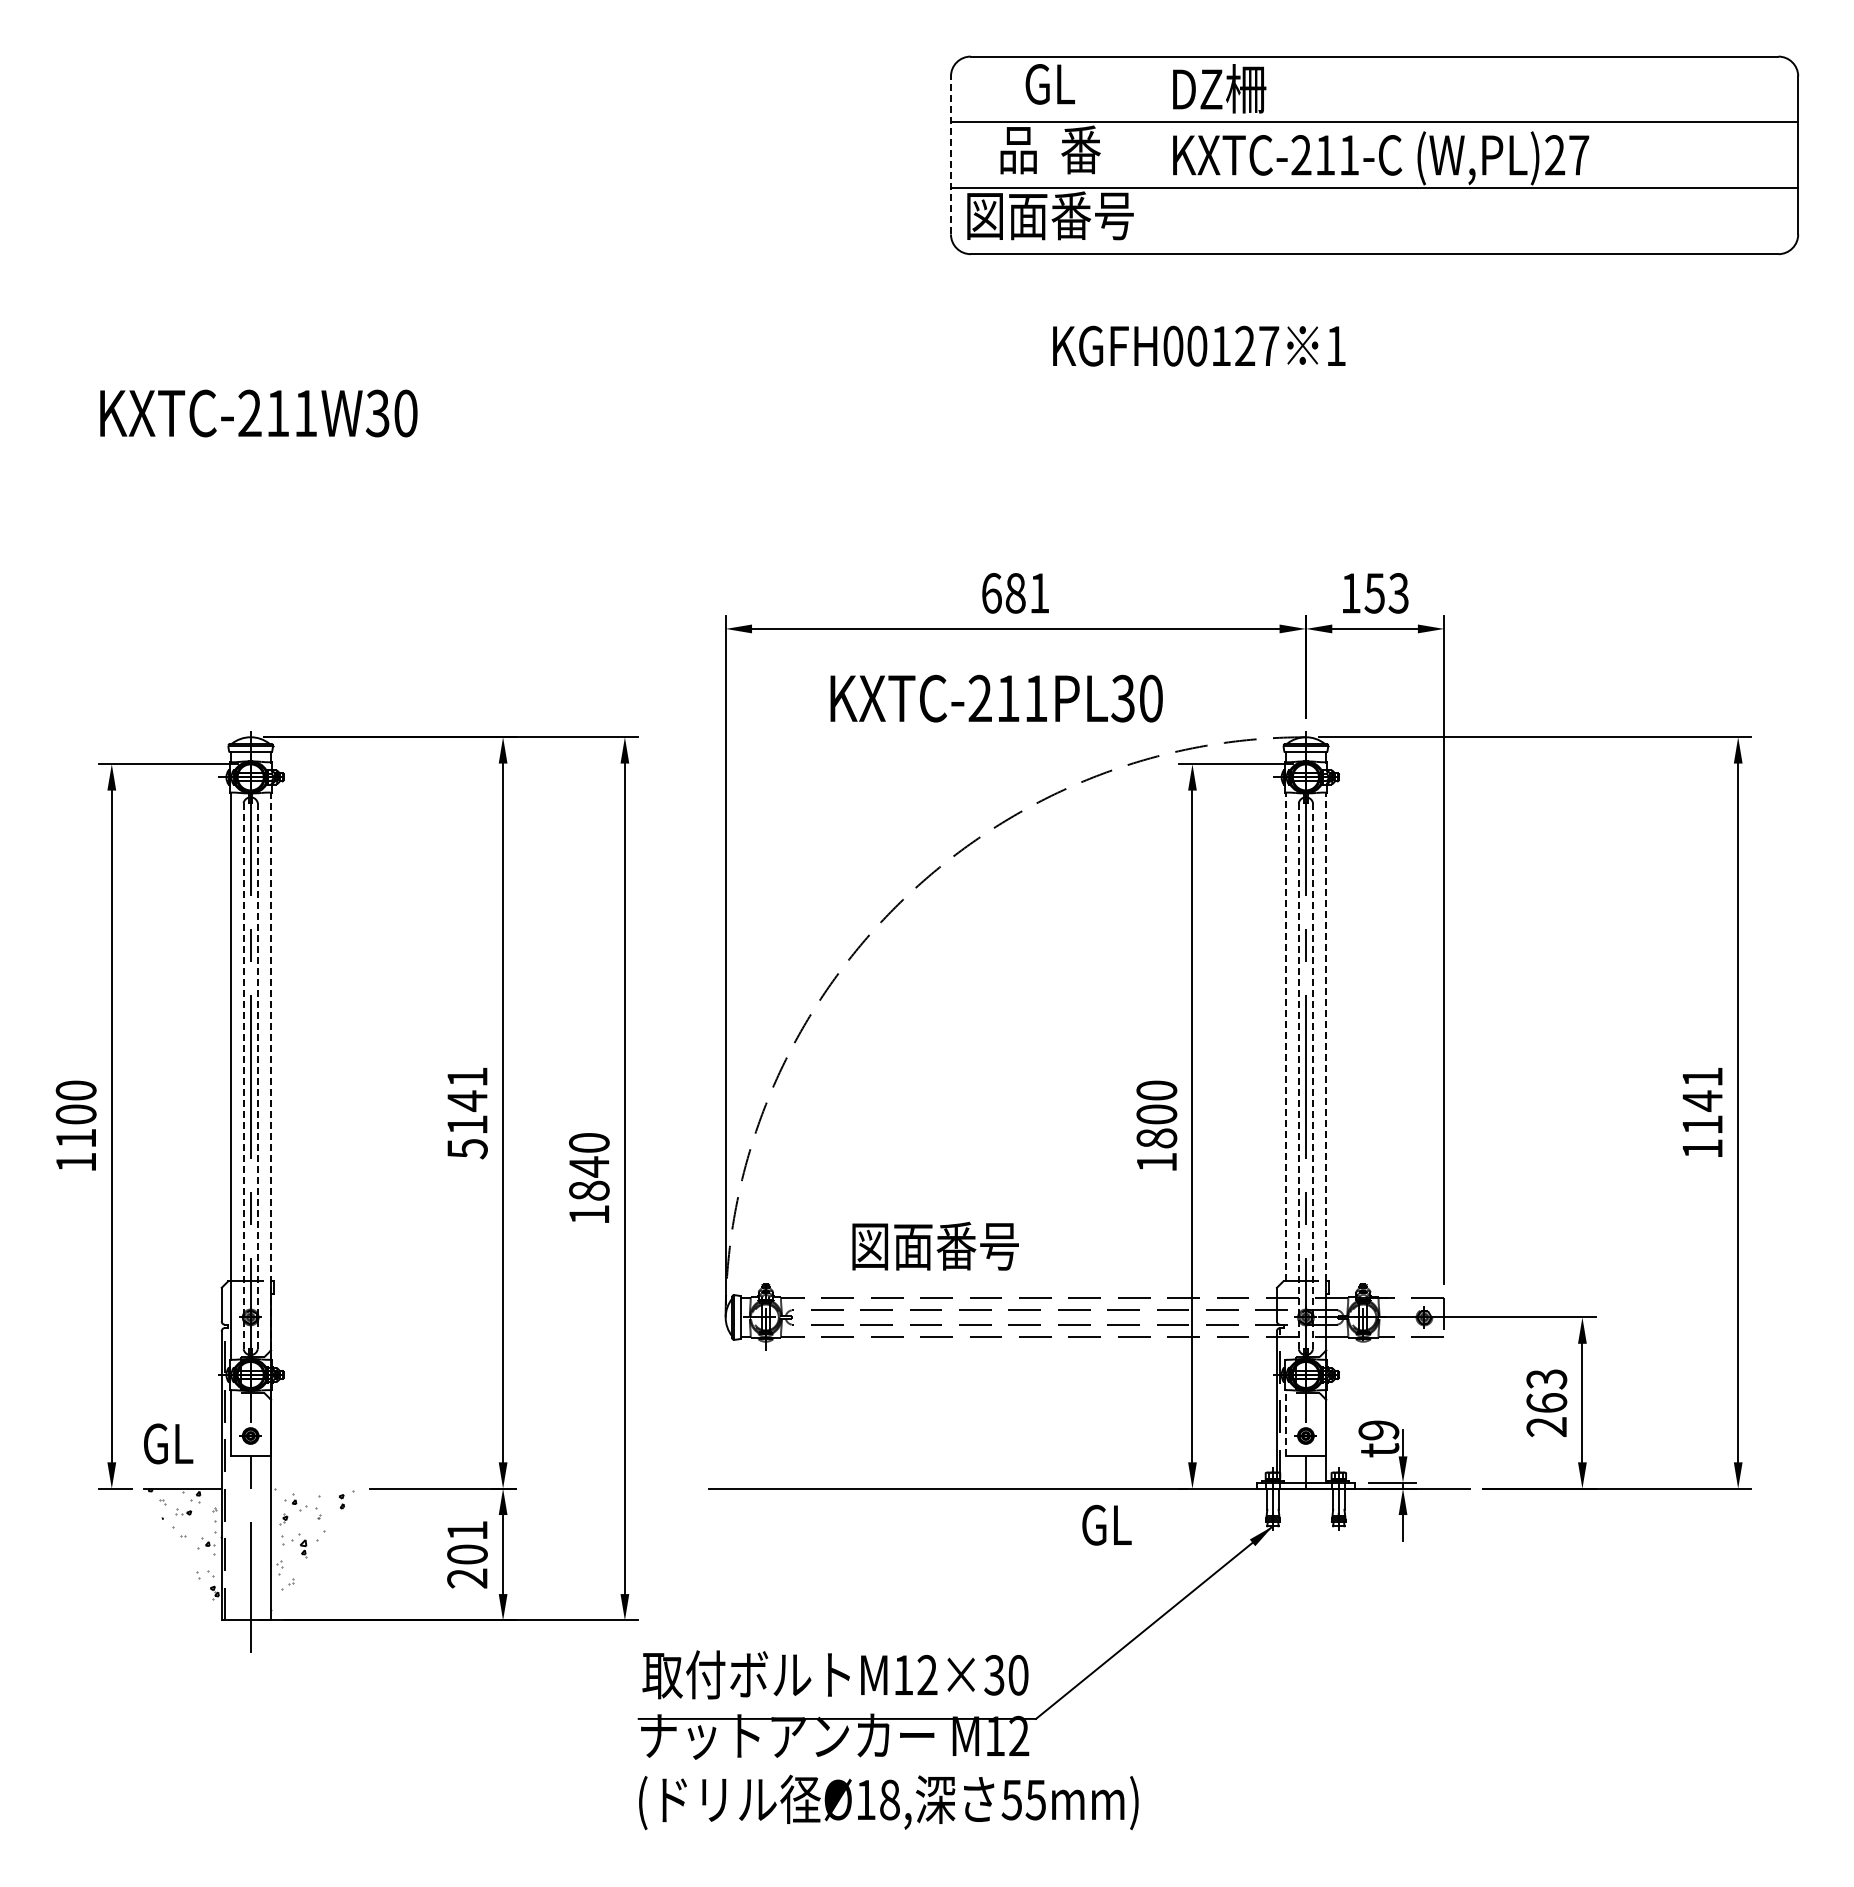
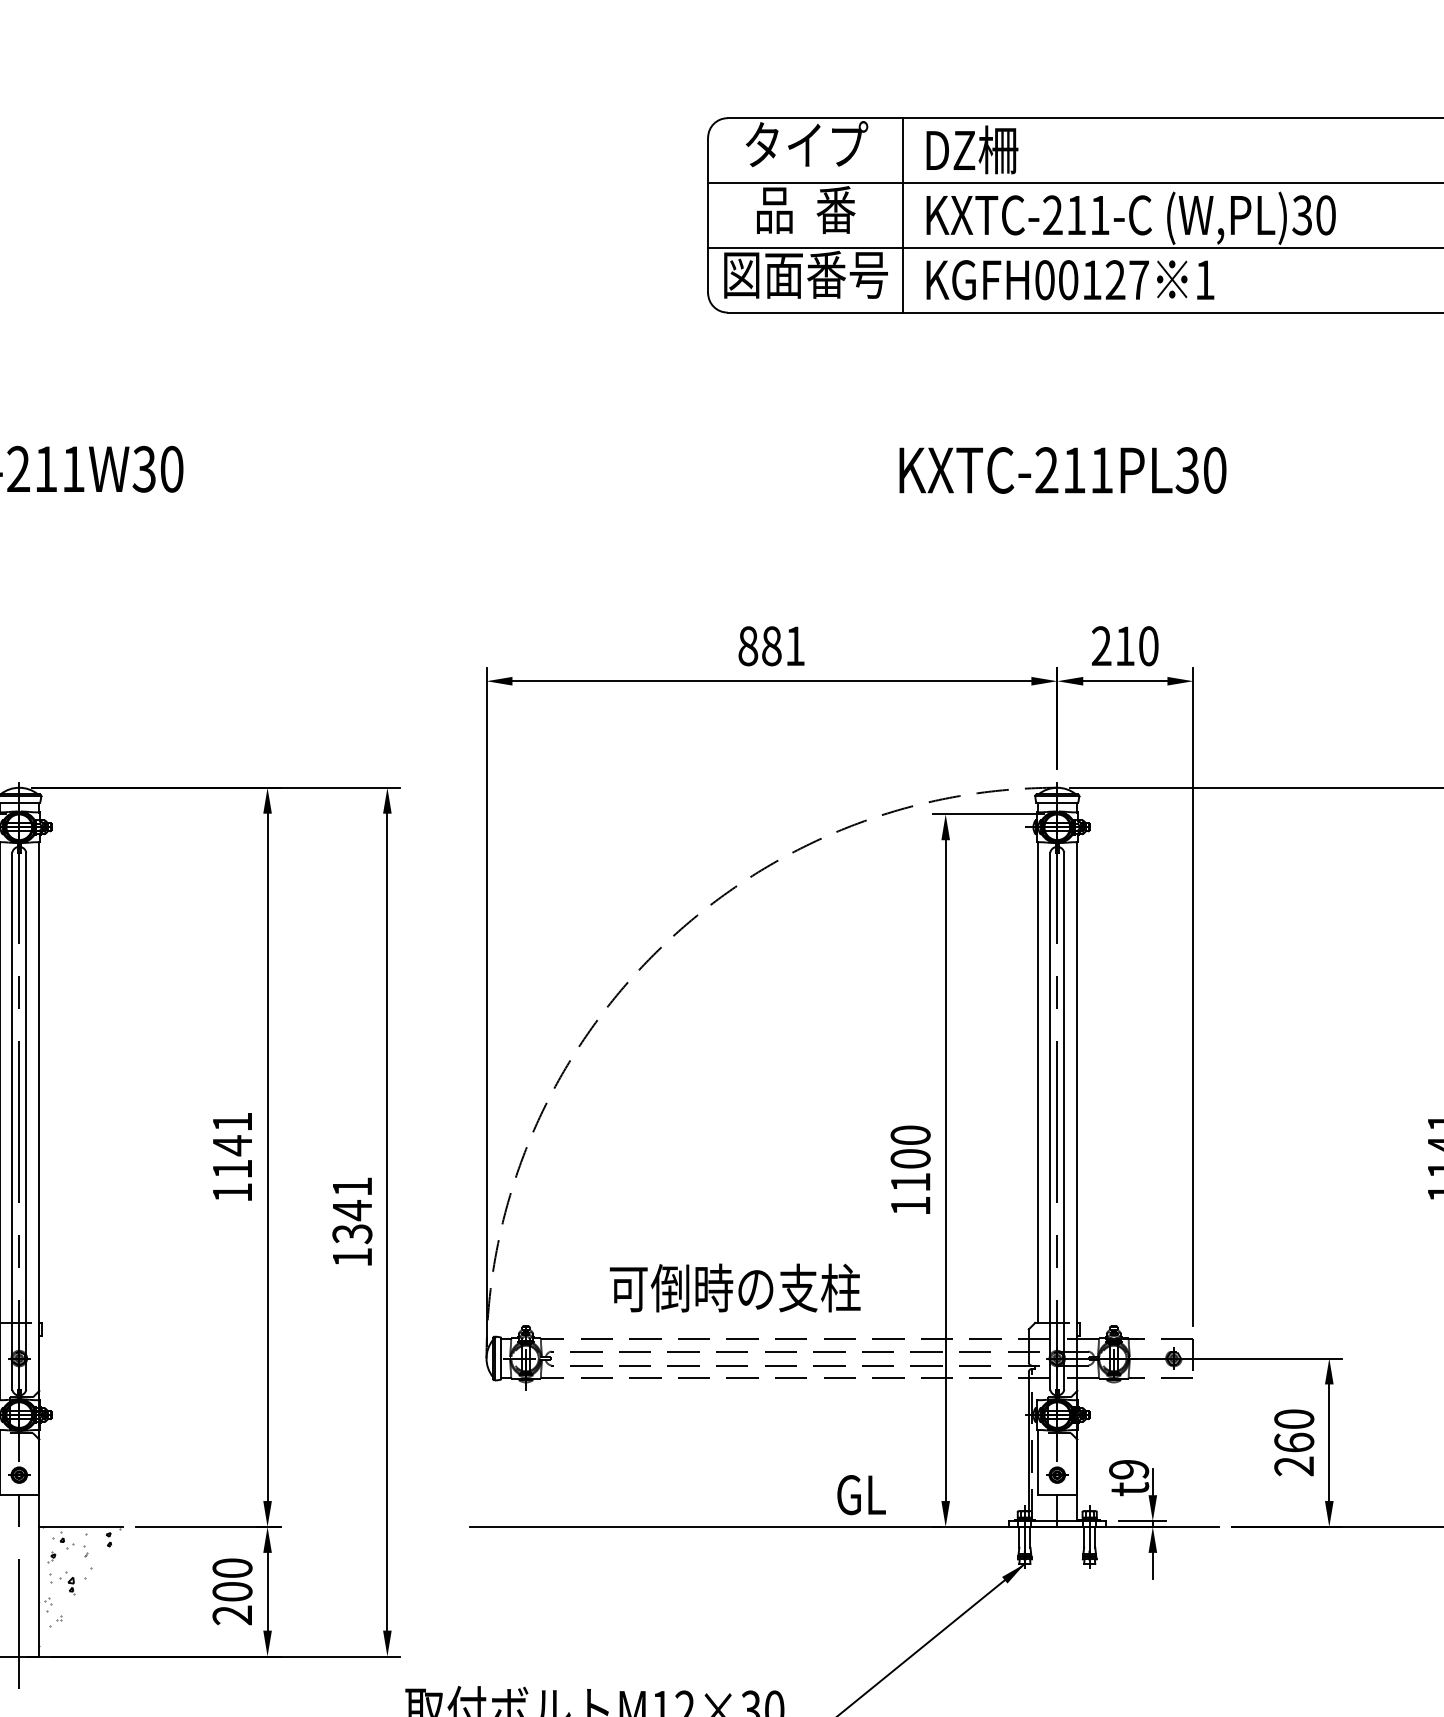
text: (1051, 82) -> (807, 143), GL -> タイプ
line: (950, 154) -> (707, 214), dashed -> solid
line: (1148, 155) -> (902, 215), added
text: (1566, 155) -> (1313, 215), (W,PL)27 -> (W,PL)30
text: (1199, 345) -> (1070, 279), moved
text: (991, 593) -> (748, 646), 681 -> 881
text: (1374, 593) -> (1124, 646), 153 -> 210
text: (996, 698) -> (1062, 470), moved
line: (1285, 1036) -> (1037, 1082), dashed -> solid
line: (1325, 1036) -> (1076, 1082), dashed -> solid
line: (243, 1076) -> (12, 1121), dashed -> solid
line: (257, 1076) -> (25, 1121), dashed -> solid
line: (270, 1076) -> (38, 1121), dashed -> solid
line: (1298, 1076) -> (1050, 1121), dashed -> solid
line: (1313, 1076) -> (1064, 1121), dashed -> solid
text: (1156, 1138) -> (910, 1182), 1800 -> 1100
text: (467, 1149) -> (232, 1193), 5141 -> 1141
text: (589, 1167) -> (352, 1211), 1840 -> 1341
text: (978, 1245) -> (735, 1287), 図面番号 -> 可倒時の支柱
text: (1546, 1379) -> (1293, 1419), 263 -> 260
line: (1285, 1422) -> (1037, 1461), dashed -> solid
line: (313, 1488) -> (81, 1526), added
text: (1106, 1524) -> (861, 1494), moved
text: (467, 1530) -> (232, 1568), 201 -> 200

